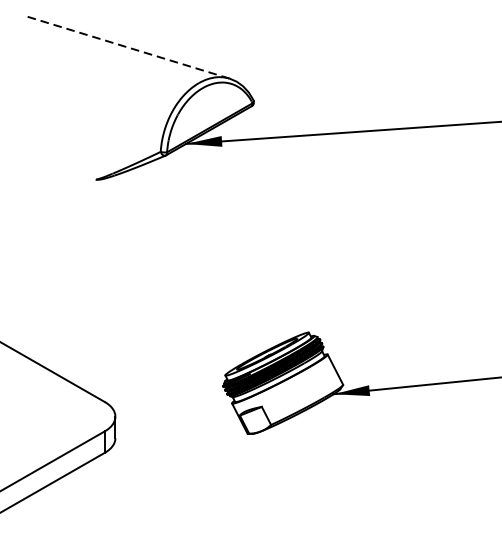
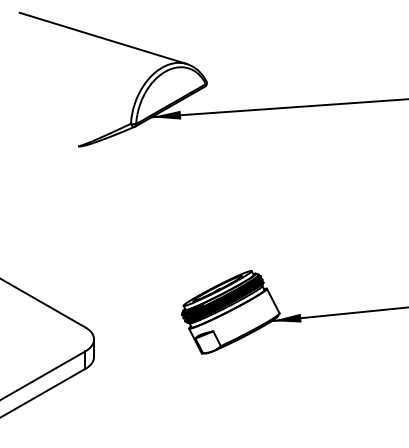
line: (125, 47) -> (102, 38), dashed -> solid

